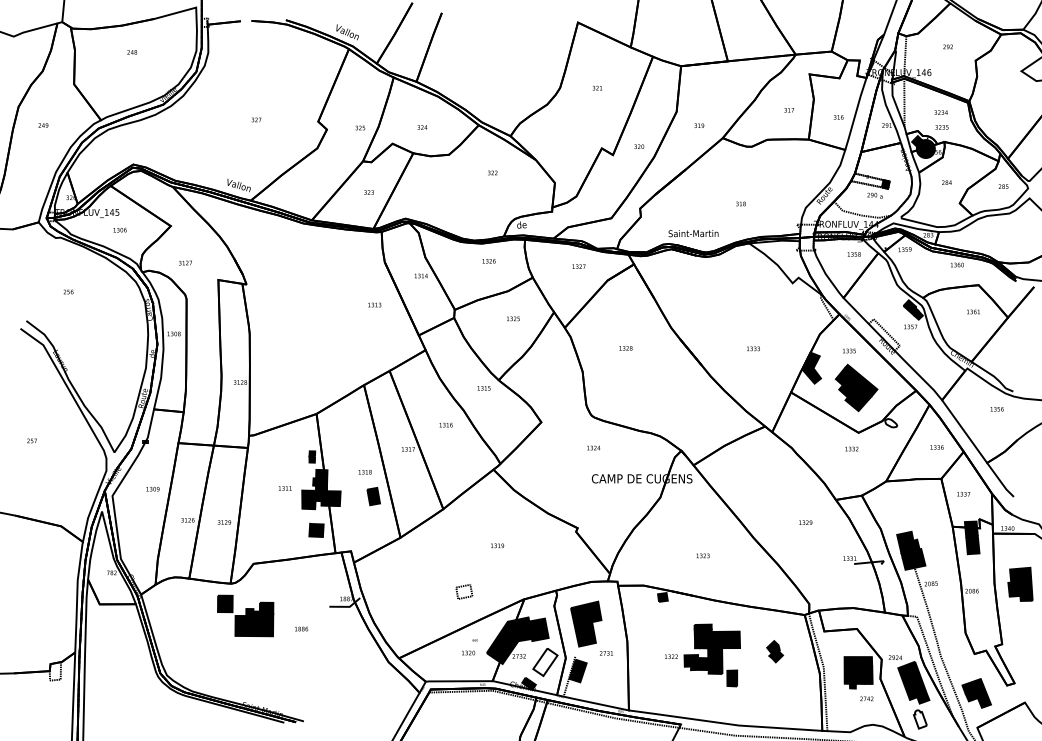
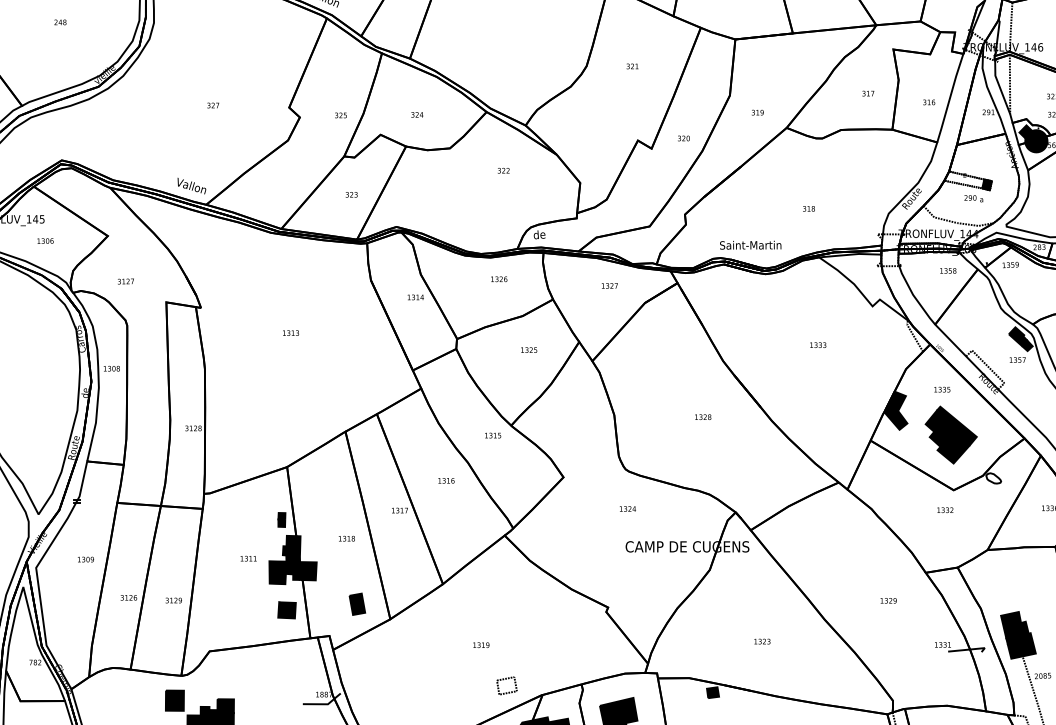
text: (374, 304) -> (290, 332), moved
text: (625, 348) -> (702, 417), moved
text: (753, 348) -> (818, 344), moved
part: (373, 496) -> (357, 604), moved
text: (497, 545) -> (481, 644), moved
part: (464, 591) -> (507, 685), moved

